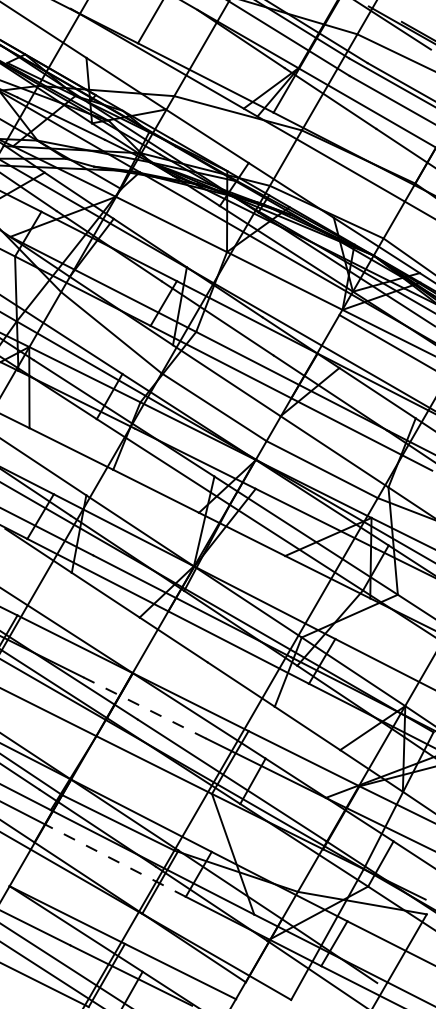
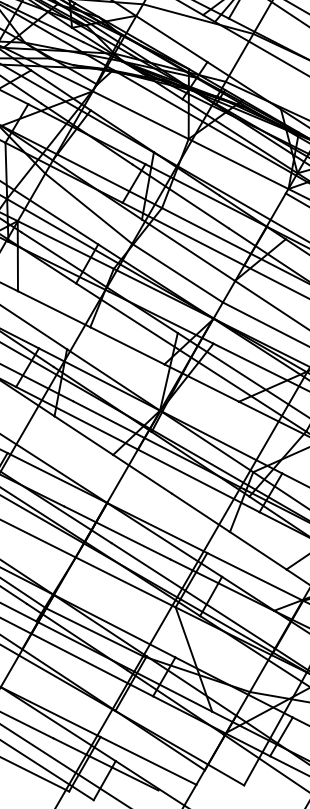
line: (144, 707) -> (117, 532), dashed -> solid
line: (115, 860) -> (92, 664), dashed -> solid

